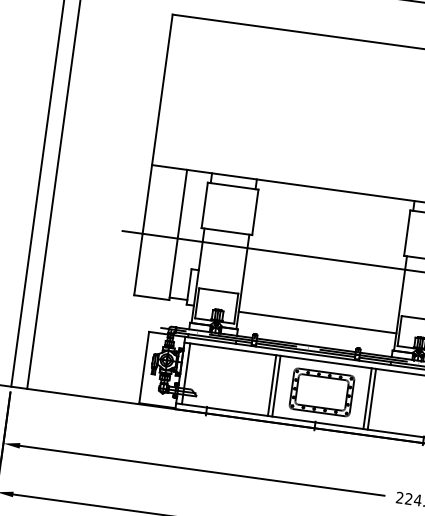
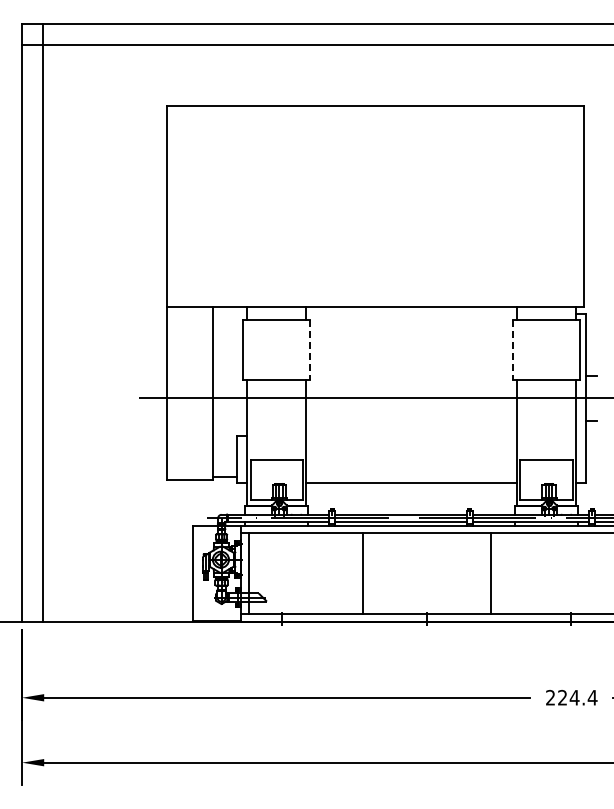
line: (255, 212) -> (310, 350), solid -> dashed
line: (406, 233) -> (512, 350), solid -> dashed
line: (276, 386) -> (369, 573), removed
part: (321, 392) -> (429, 573), removed
line: (372, 399) -> (496, 573), removed

